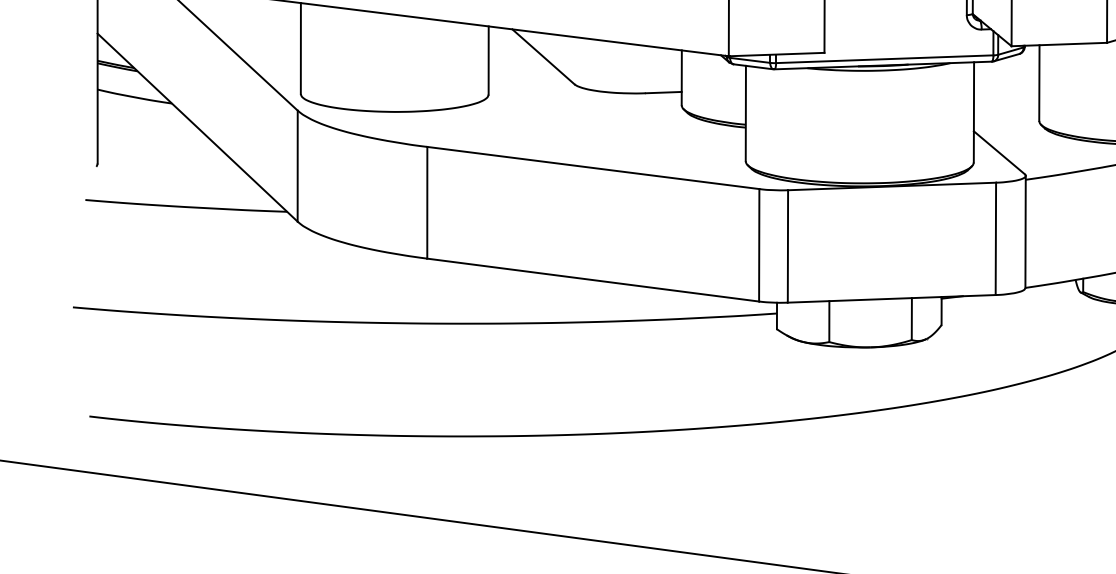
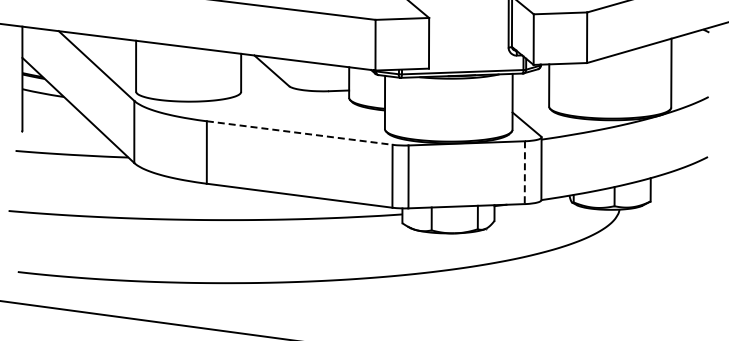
line: (592, 168) -> (299, 133), solid -> dashed
line: (995, 240) -> (524, 173), solid -> dashed

